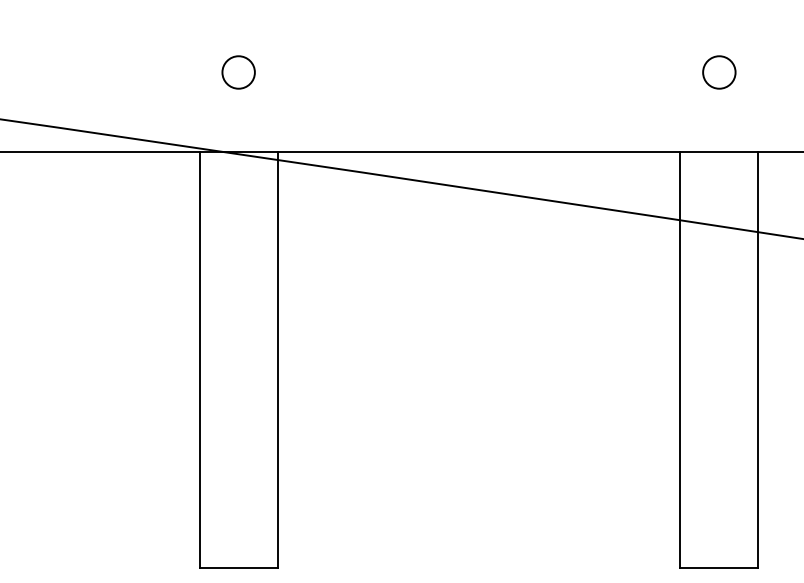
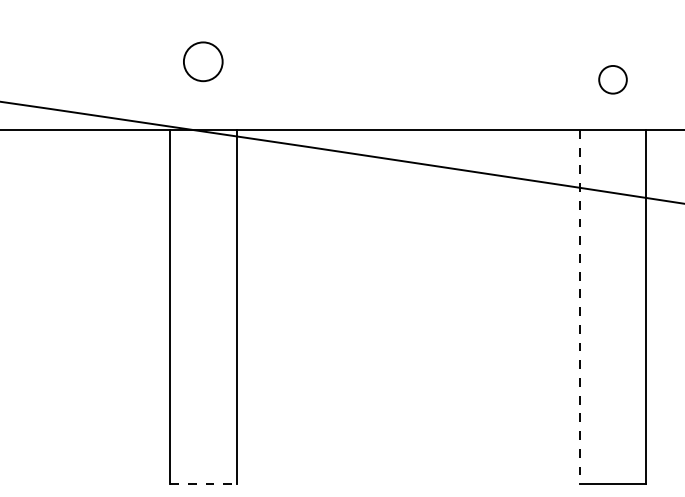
circle: (238, 72) -> (203, 61), size x1.4
circle: (718, 72) -> (612, 79), moved
line: (680, 360) -> (579, 307), solid -> dashed
line: (238, 568) -> (203, 484), solid -> dashed

